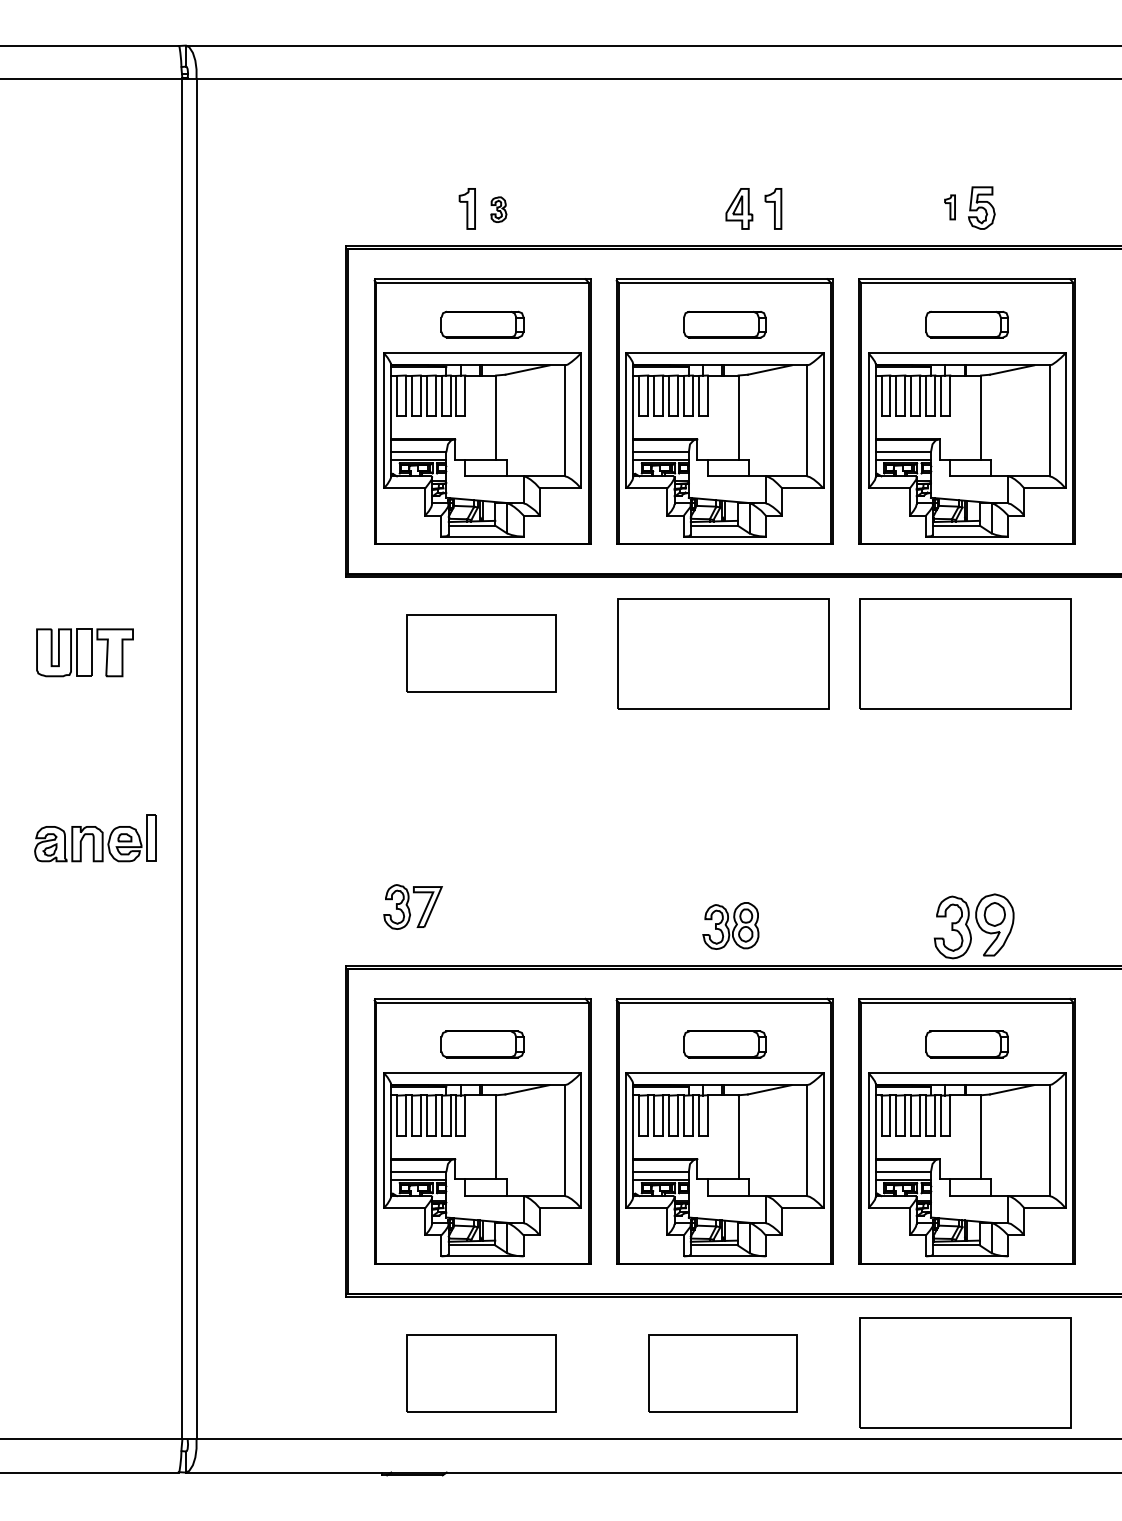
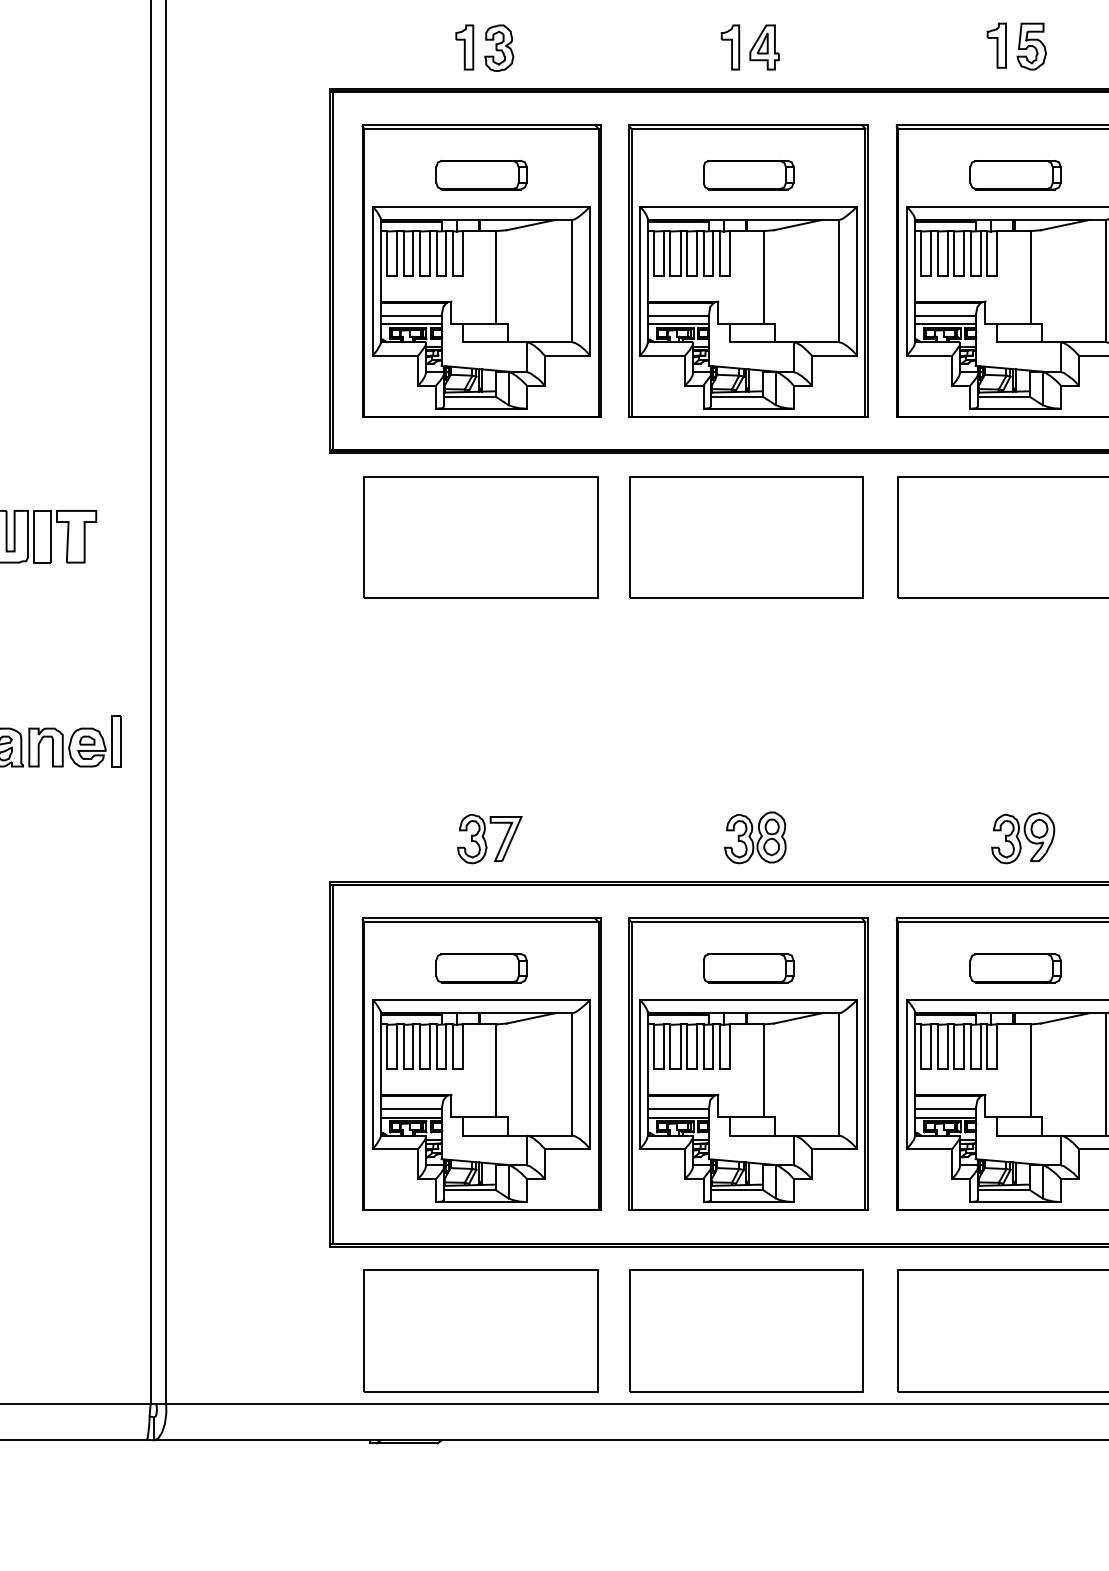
part: (949, 207) -> (996, 45), size x1.67
part: (773, 208) -> (730, 47), moved
part: (498, 209) -> (499, 48), size x1.67
part: (481, 653) -> (480, 537), size x1.43
part: (412, 906) -> (489, 838), moved
part: (973, 925) -> (1022, 837), size x0.71
part: (481, 1372) -> (480, 1329), size x1.43
part: (723, 1372) -> (747, 1329), size x1.43

